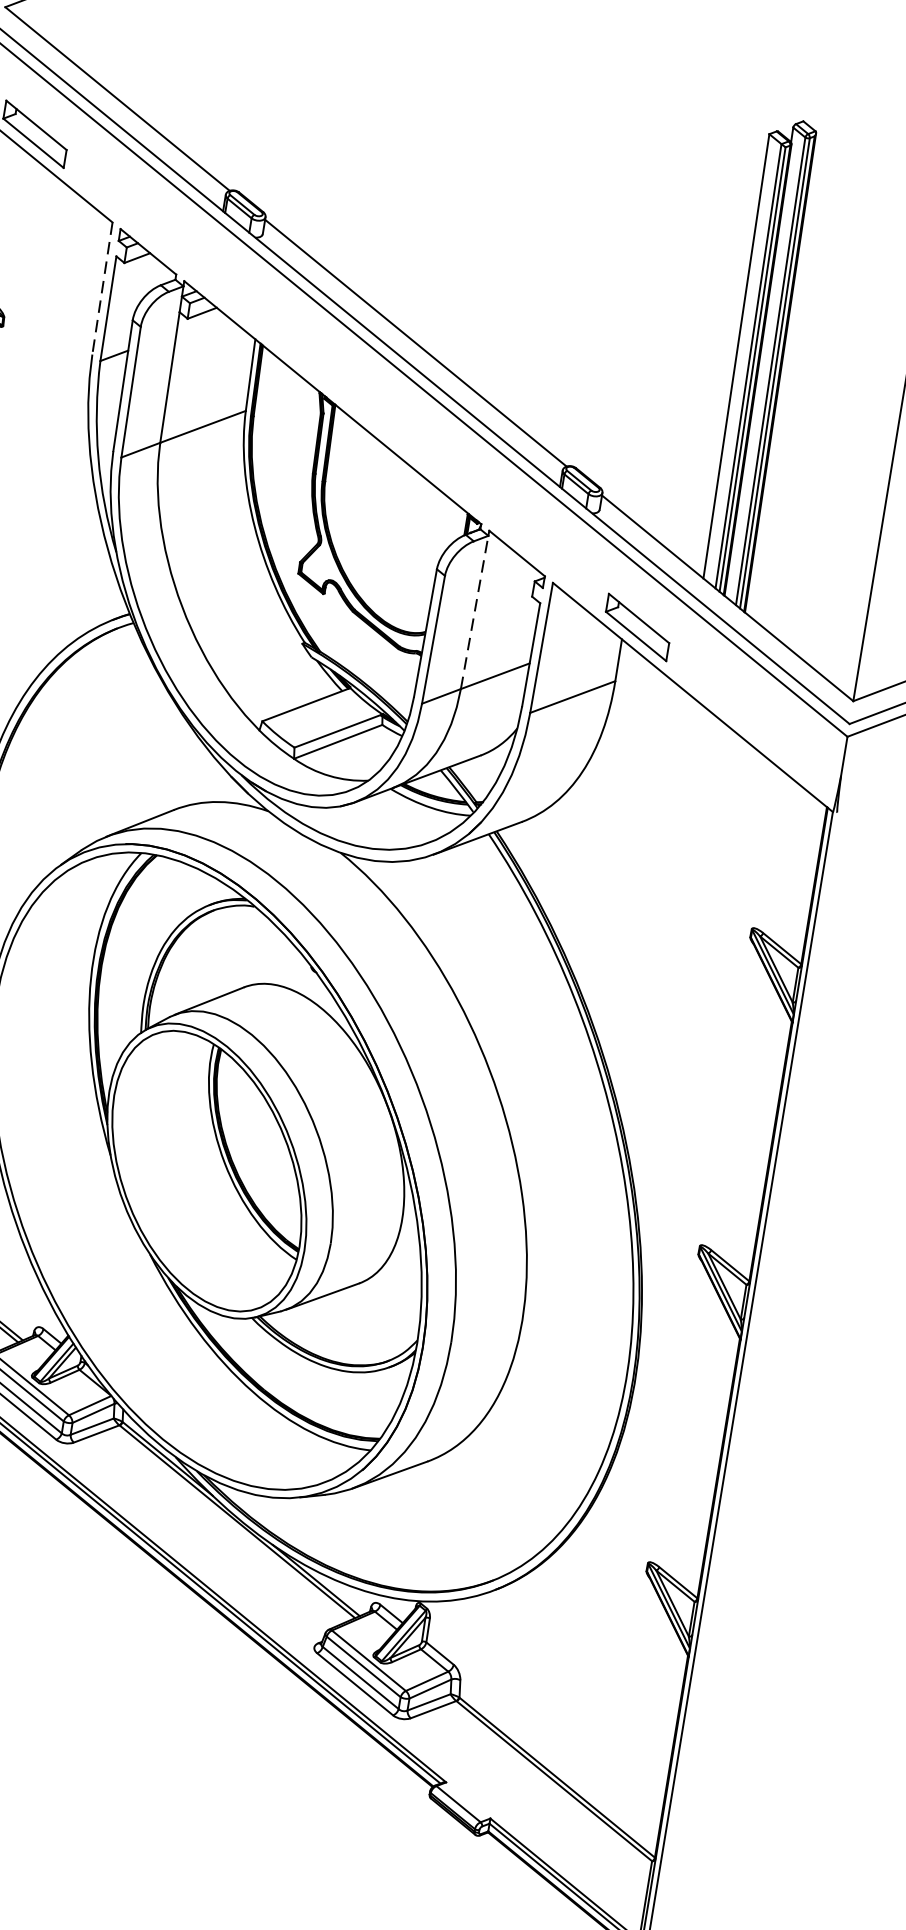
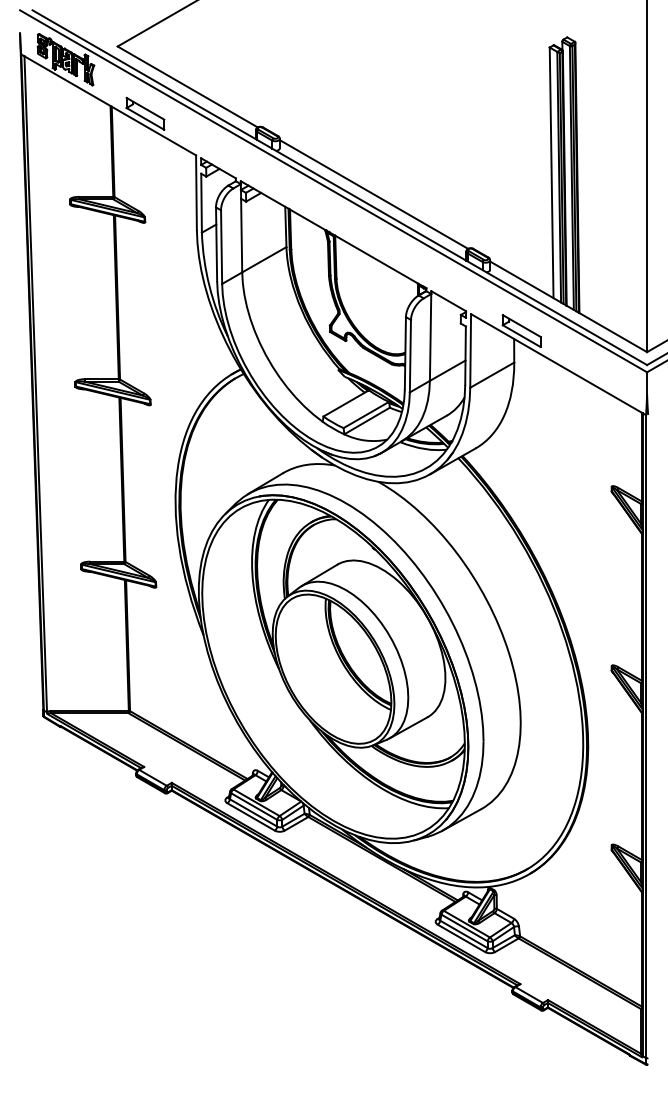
line: (102, 290) -> (196, 193), dashed -> solid
line: (474, 610) -> (430, 336), dashed -> solid

